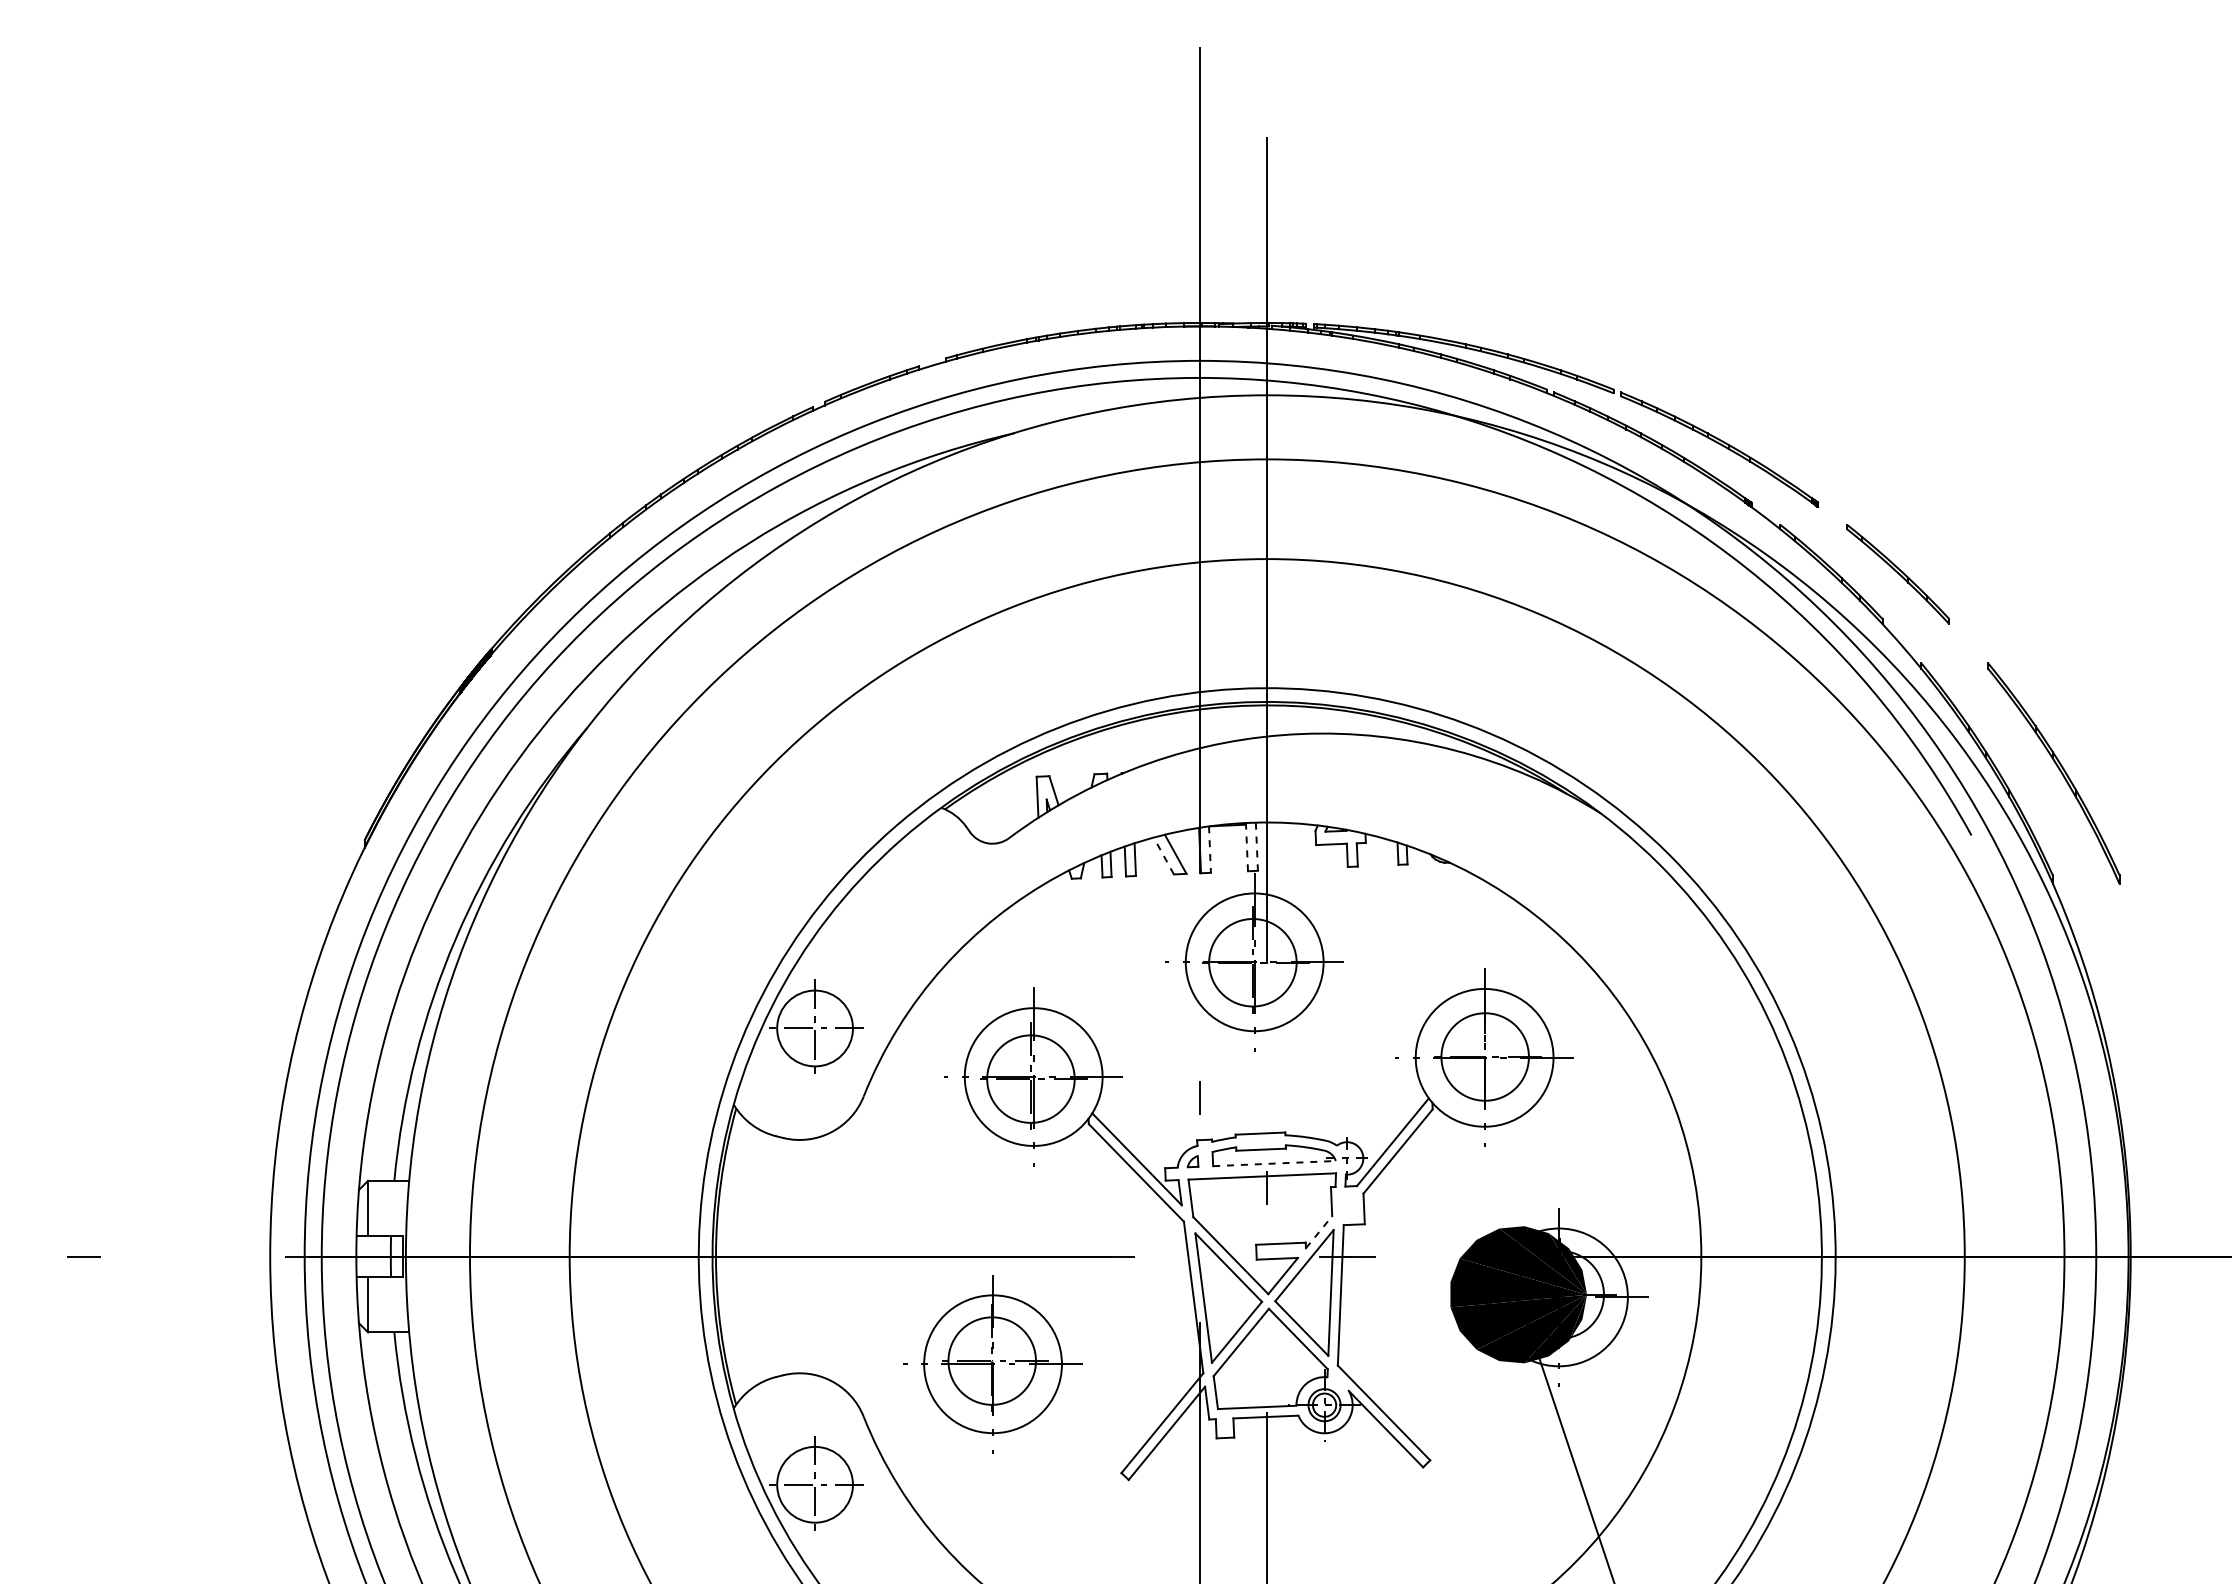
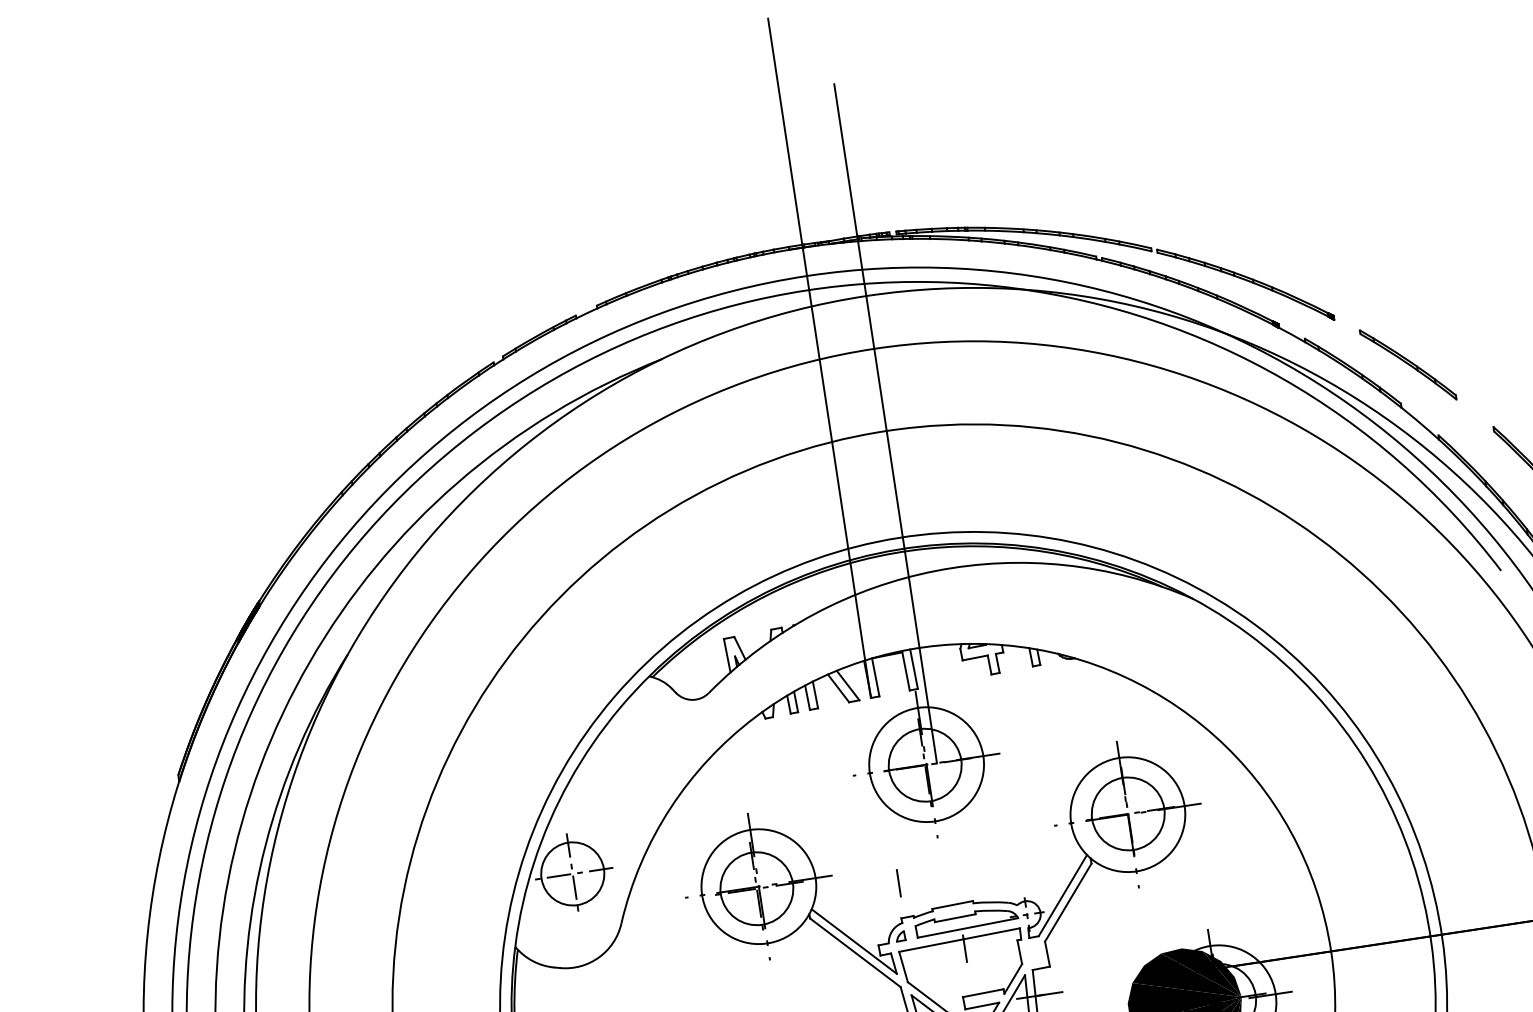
line: (1246, 847) -> (905, 671), dashed -> solid
line: (1256, 847) -> (913, 669), dashed -> solid
line: (1209, 850) -> (875, 678), dashed -> solid
line: (1163, 856) -> (838, 688), dashed -> solid
line: (1274, 1163) -> (967, 927), dashed -> solid
line: (1319, 1232) -> (1013, 979), dashed -> solid

